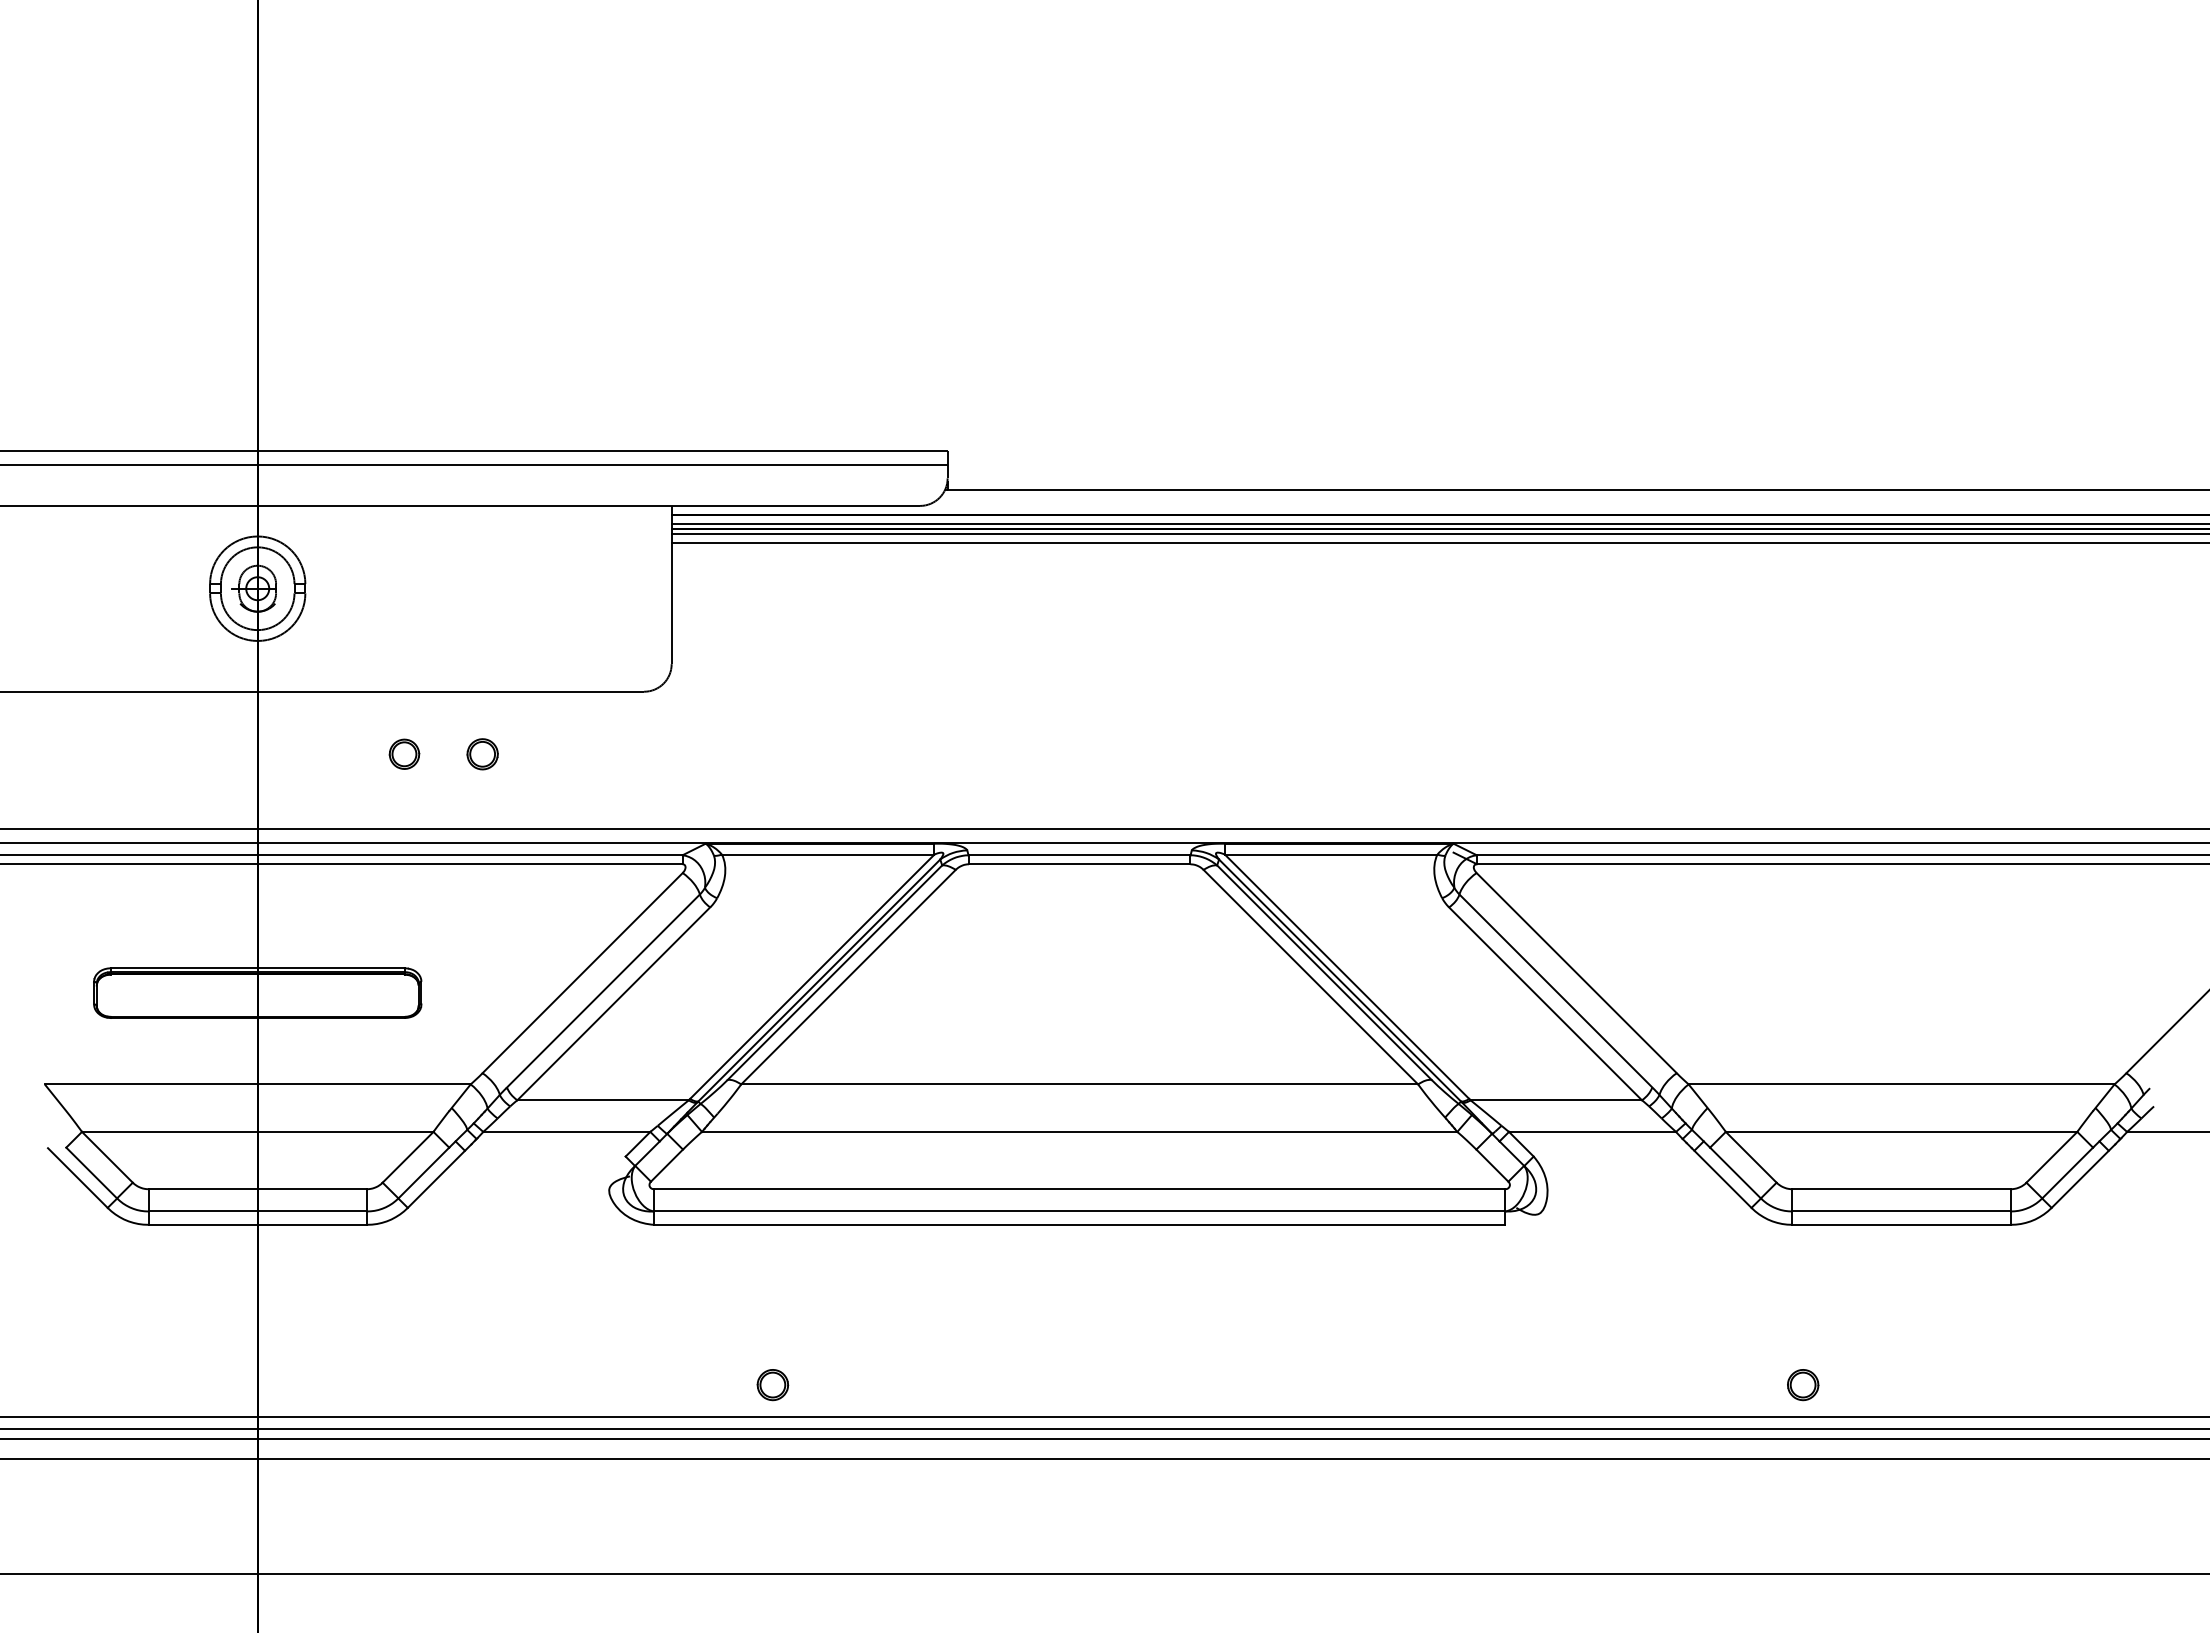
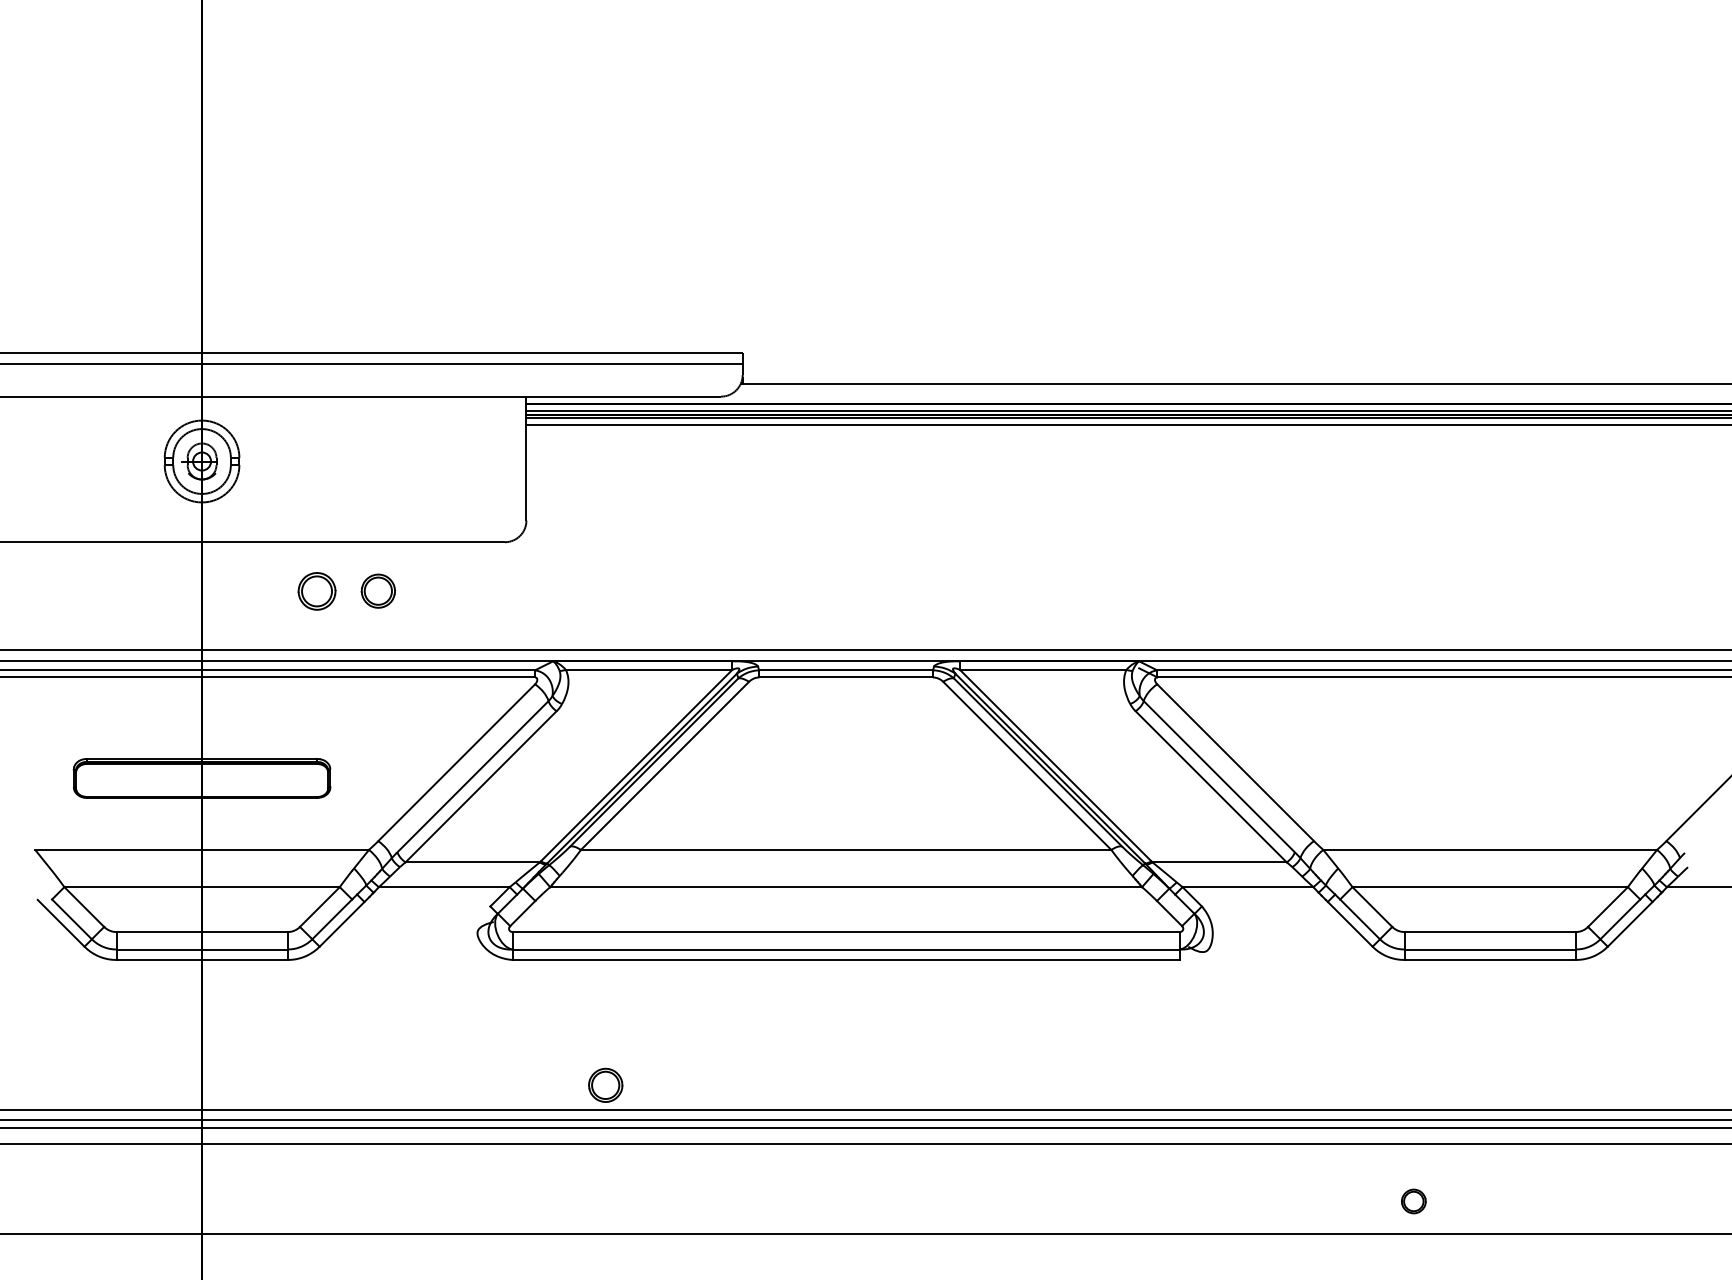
part: (404, 753) -> (317, 590), size x1.6
part: (482, 754) -> (378, 591), size x1.4
part: (772, 1385) -> (605, 1085), size x1.4
part: (1803, 1385) -> (1414, 1201), moved

